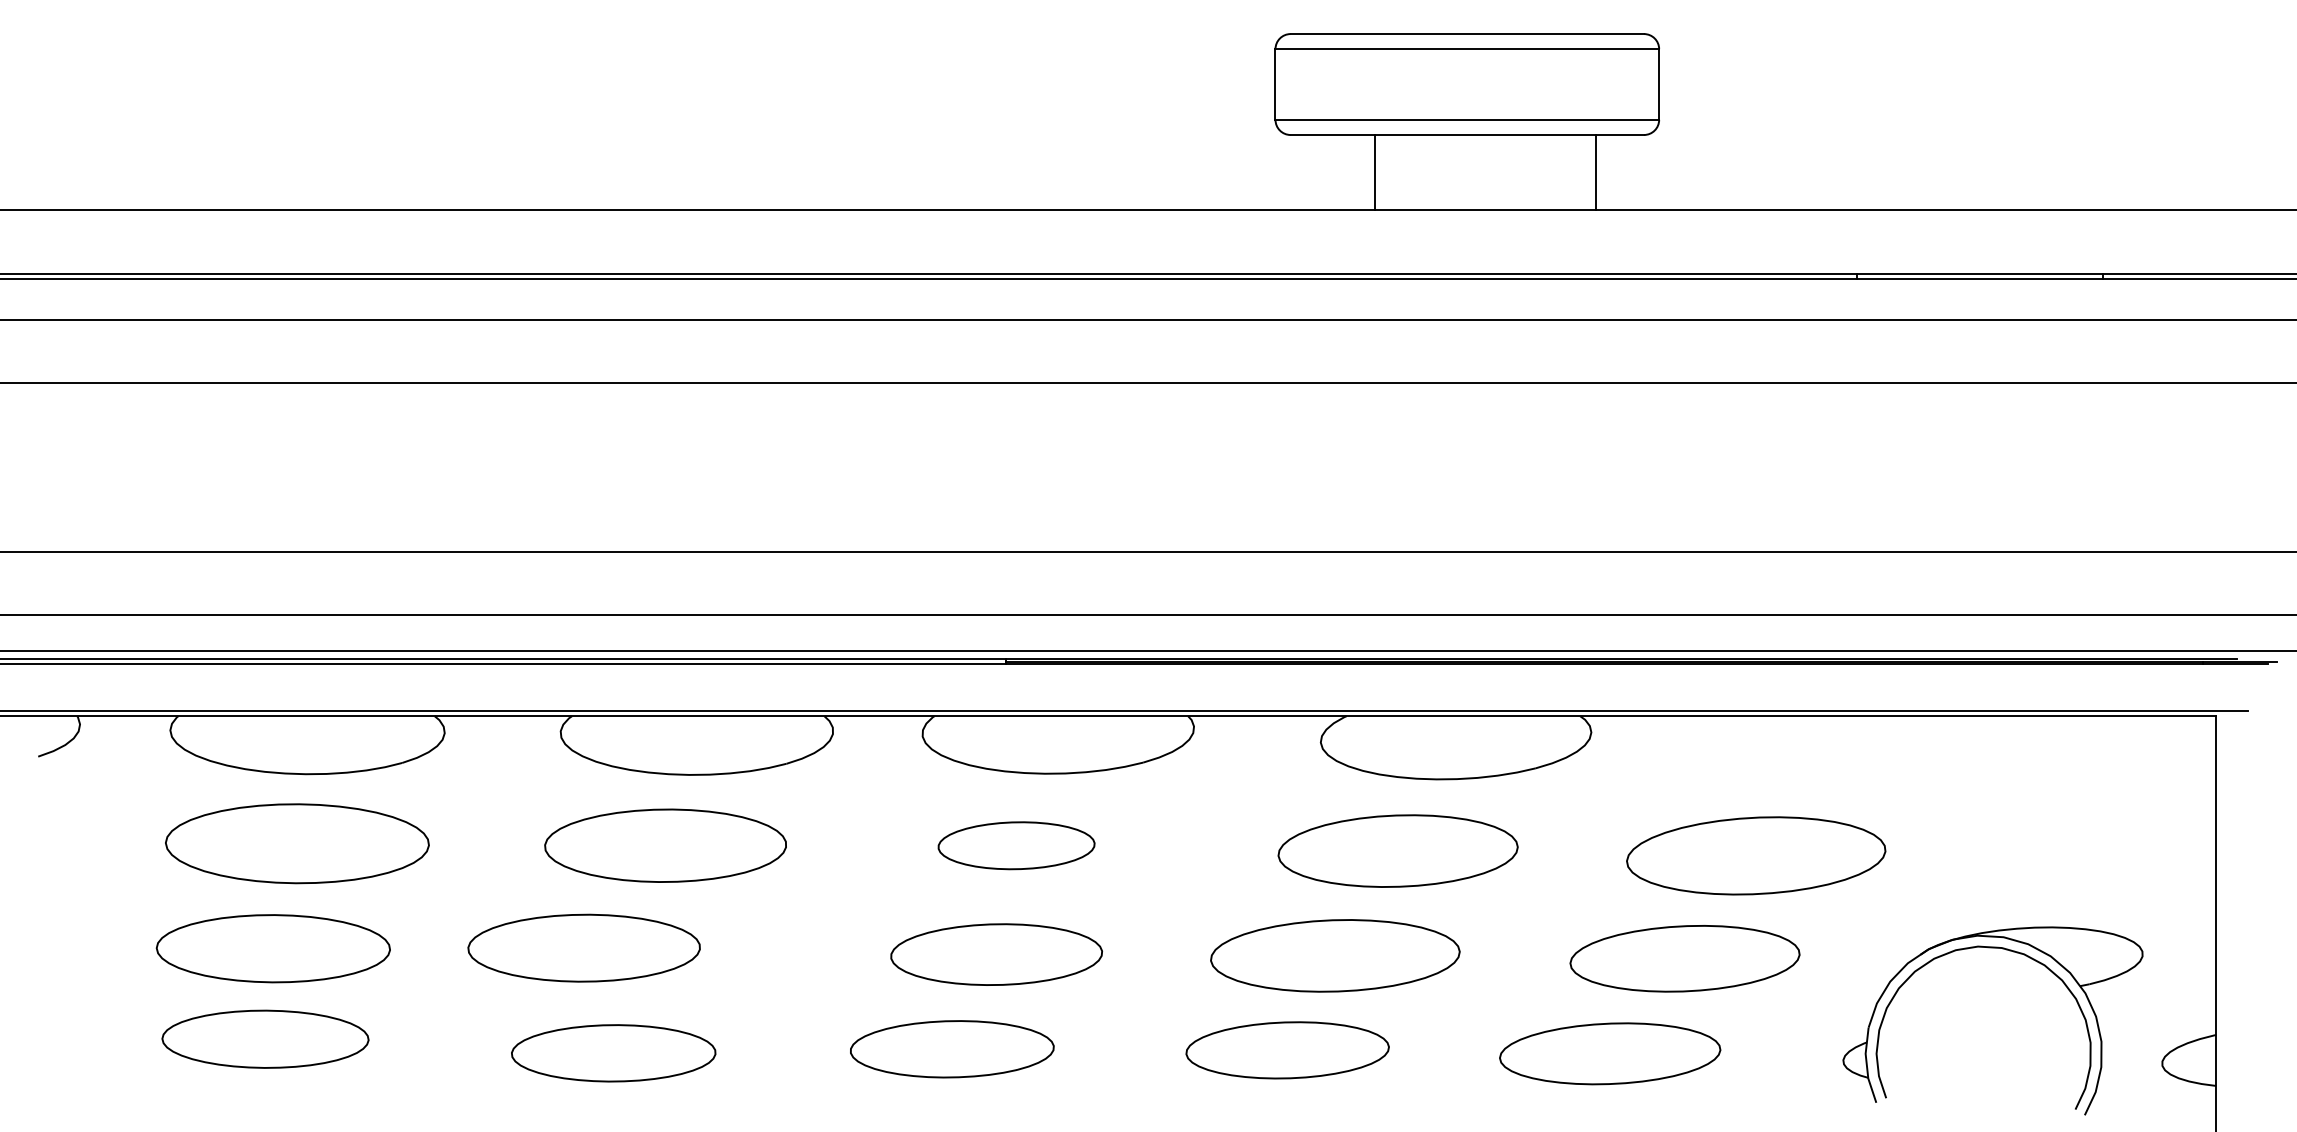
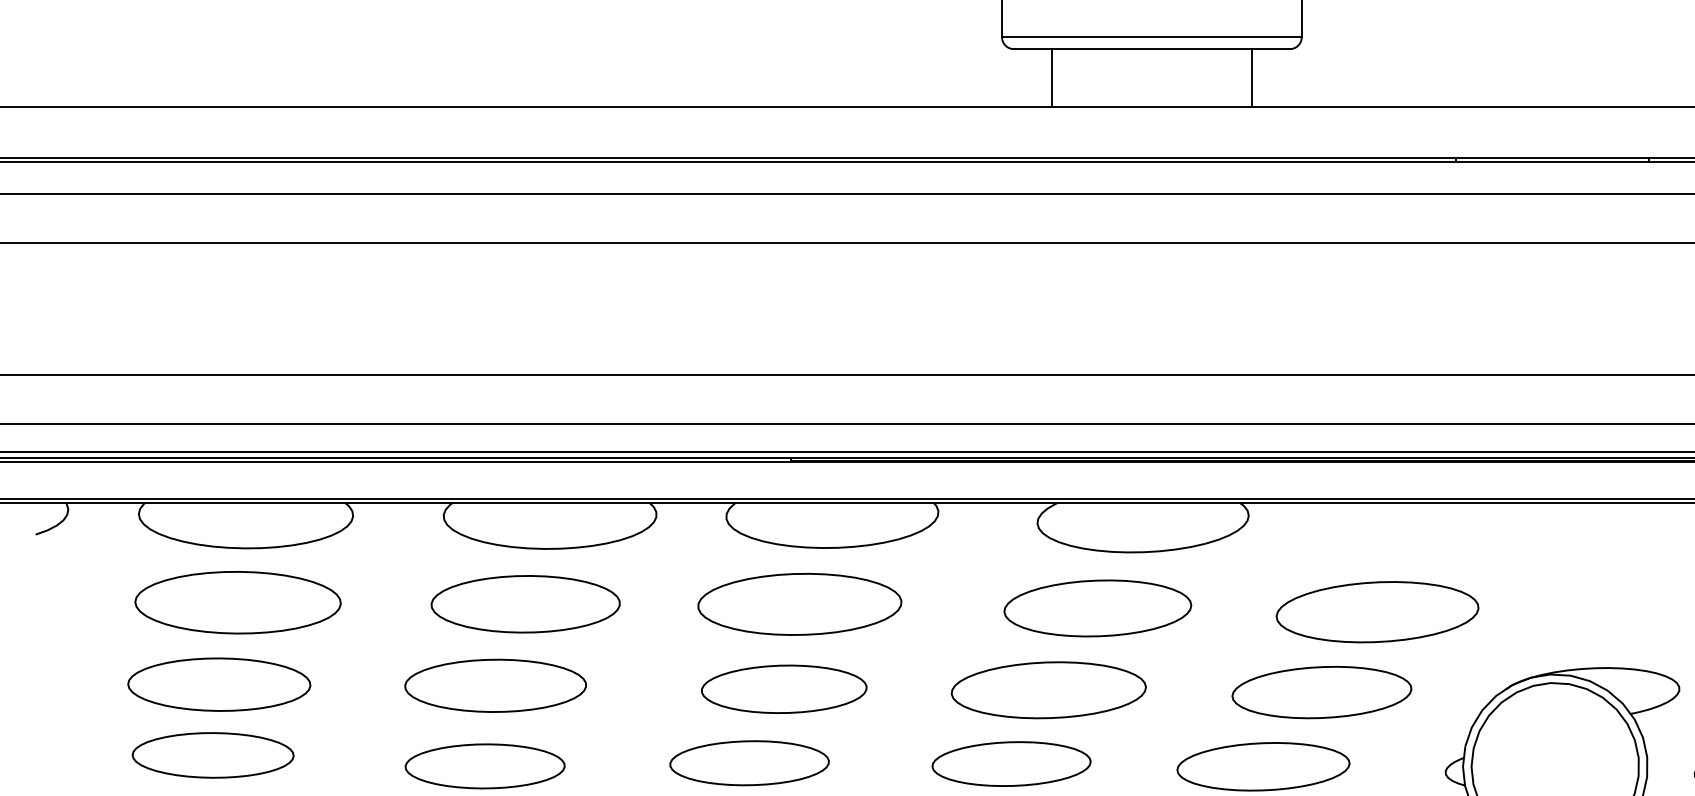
line: (1375, 172) -> (1052, 78), moved
part: (1016, 845) -> (799, 604), size x1.67
part: (583, 947) -> (495, 685), moved

